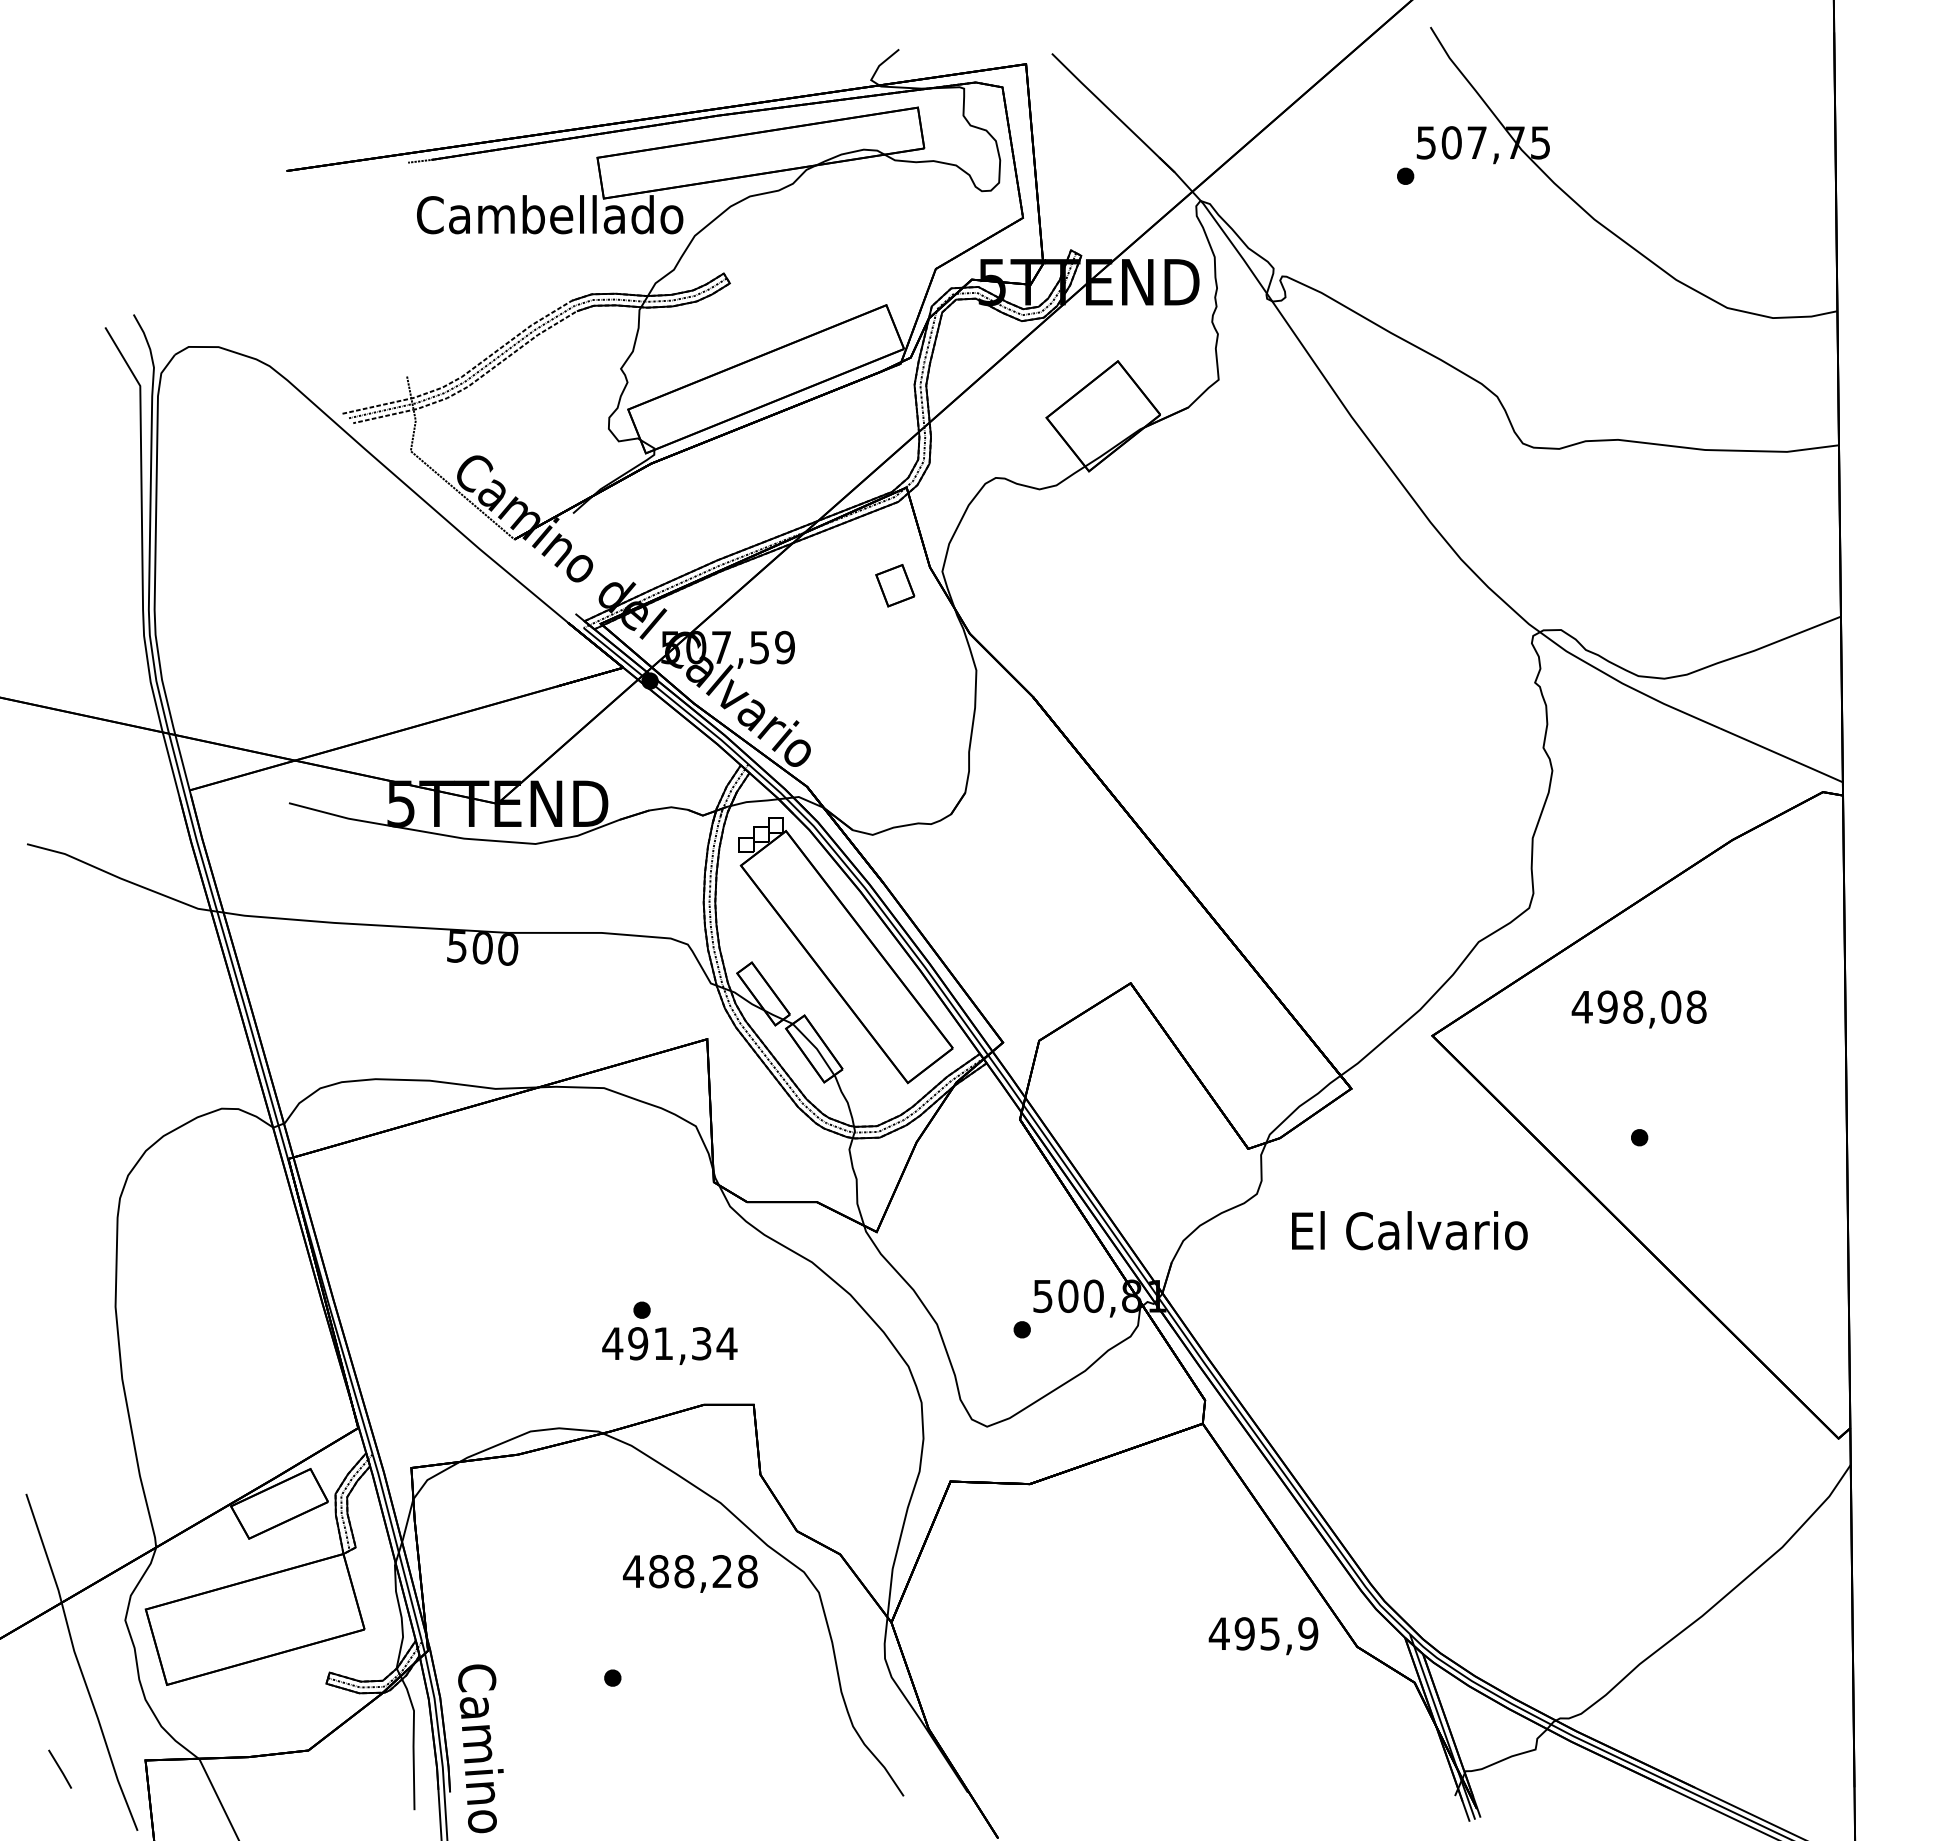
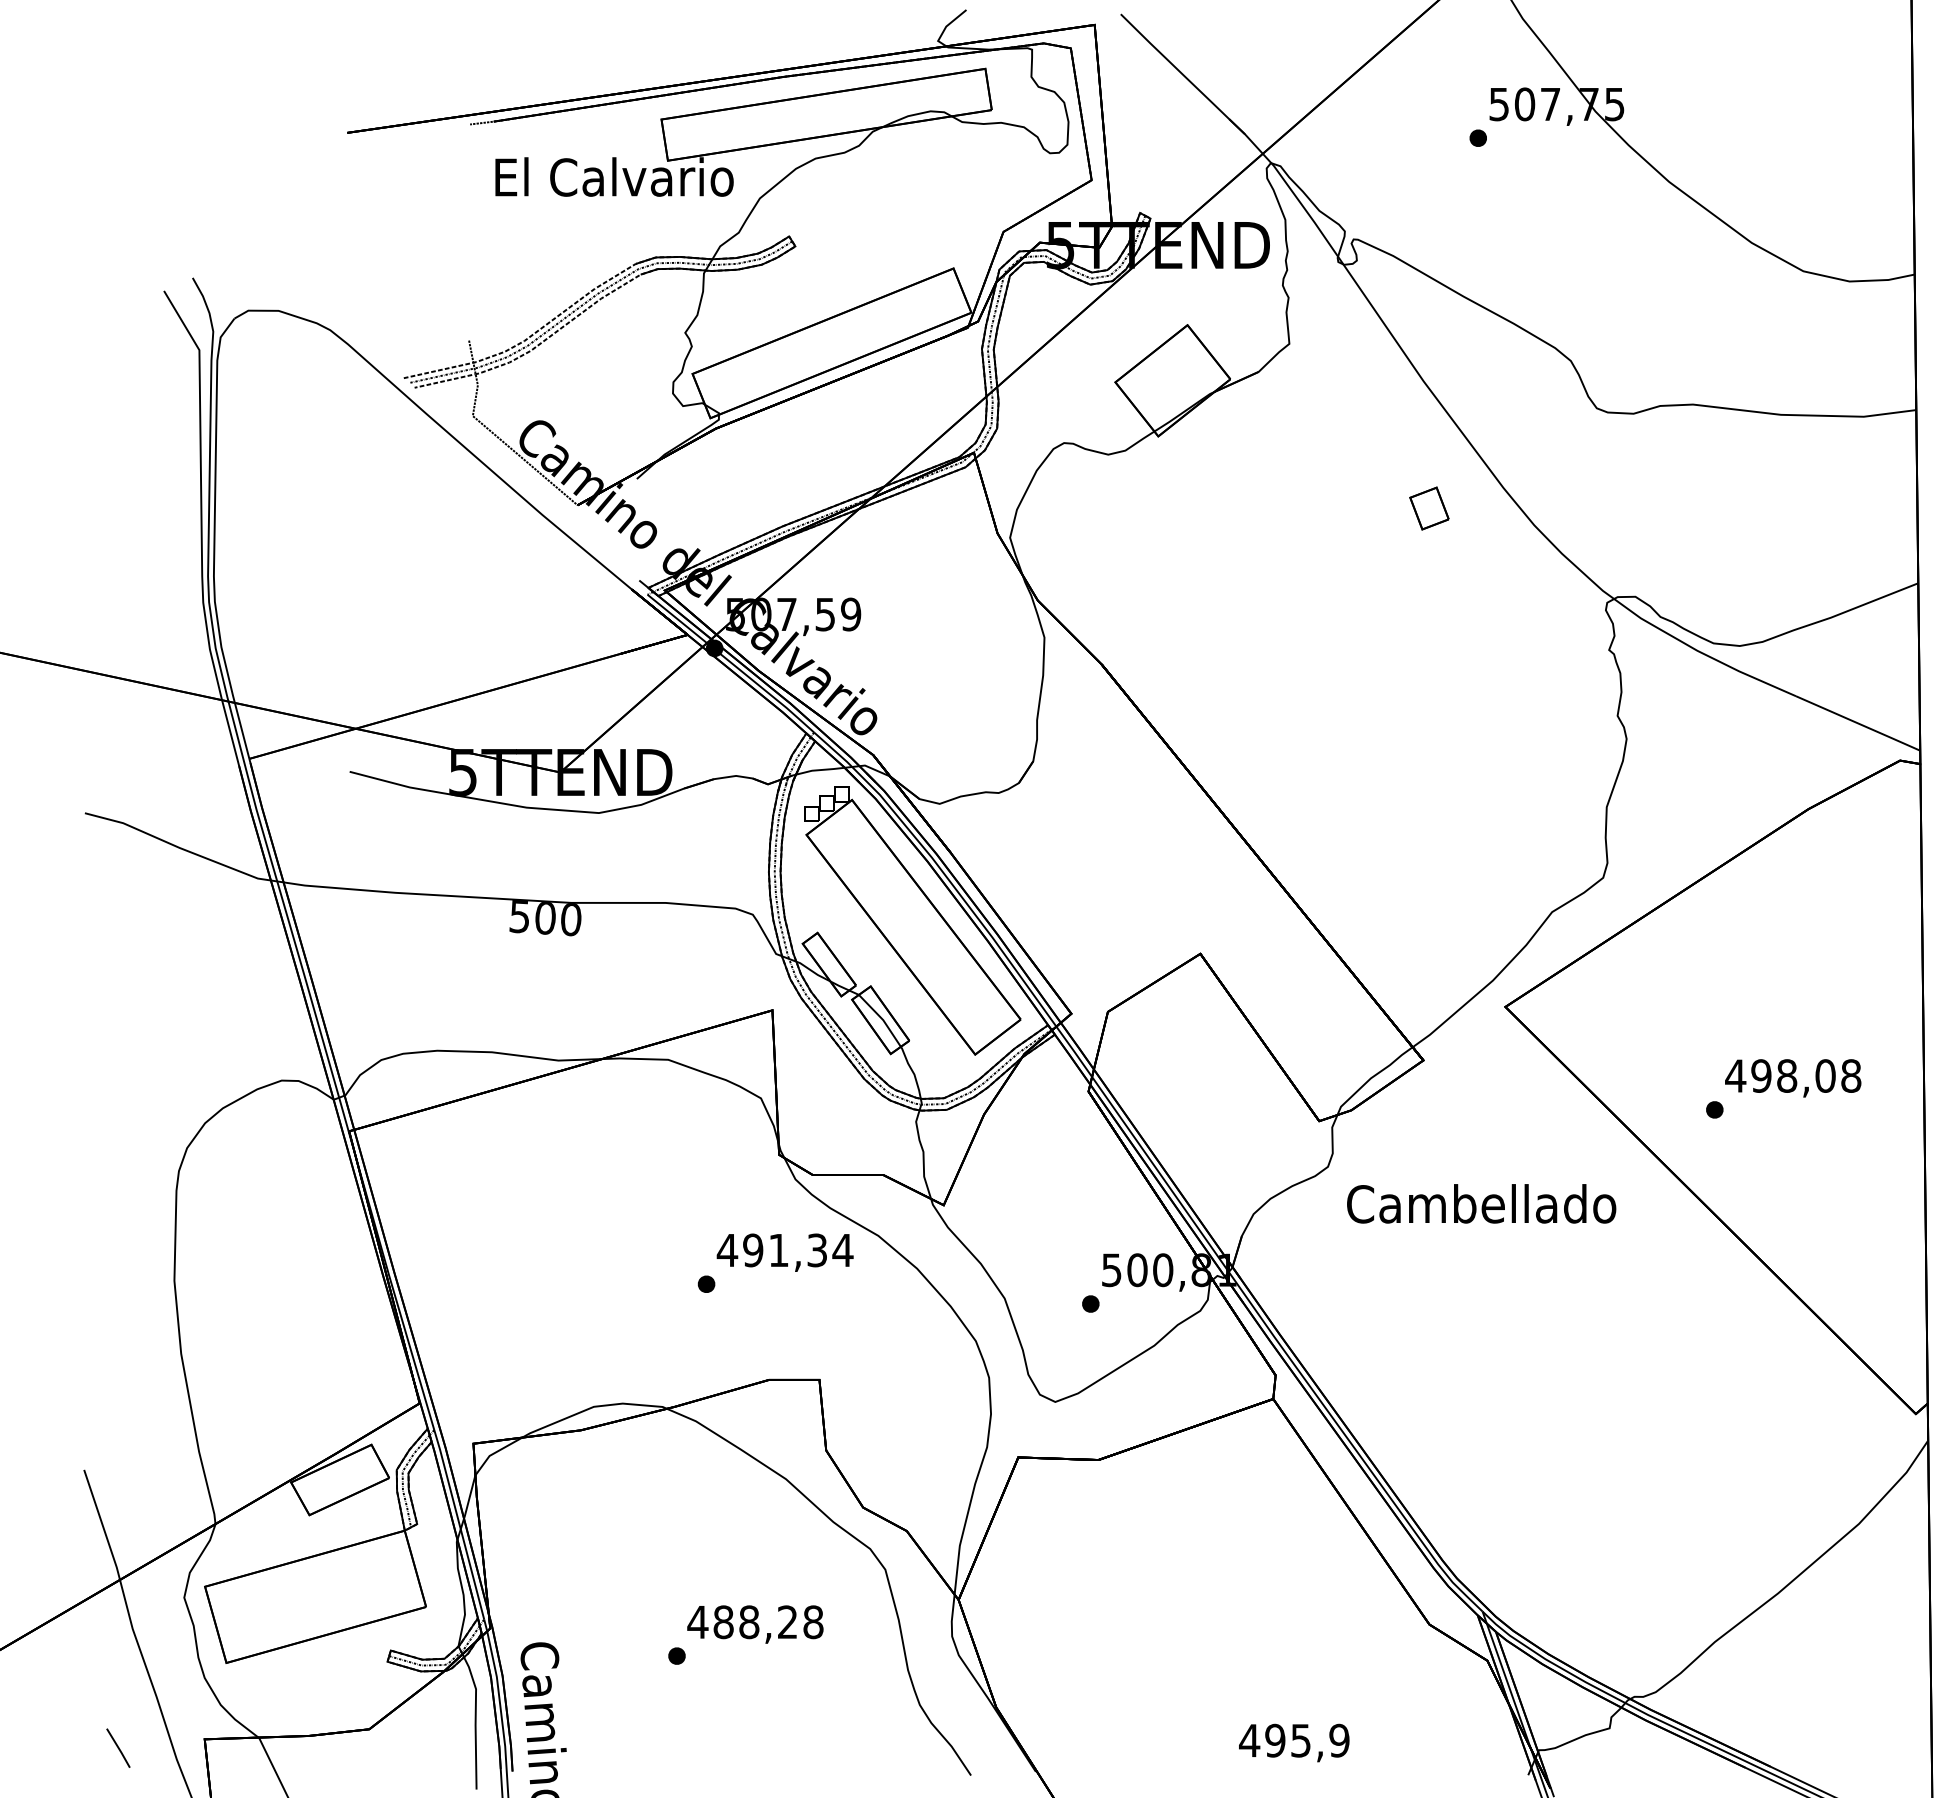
text: (550, 214) -> (614, 176), Cambellado -> El Calvario
part: (895, 585) -> (1429, 508), moved
text: (1638, 1009) -> (1792, 1078), moved
text: (1408, 1230) -> (1481, 1203), El Calvario -> Cambellado
text: (669, 1345) -> (784, 1252), moved
text: (690, 1573) -> (755, 1624), moved
text: (1263, 1636) -> (1294, 1743), moved

